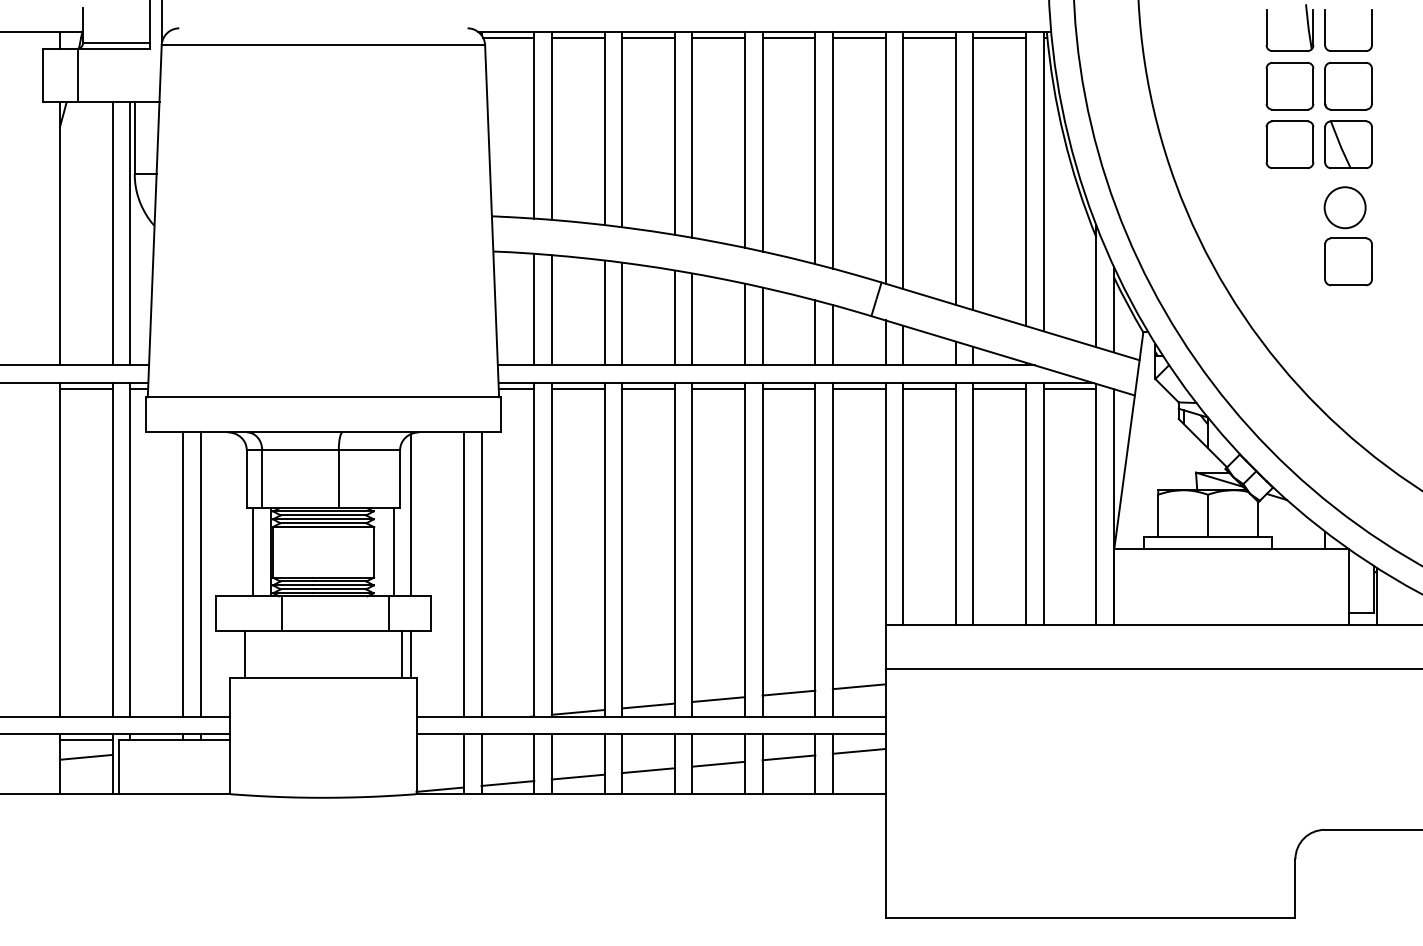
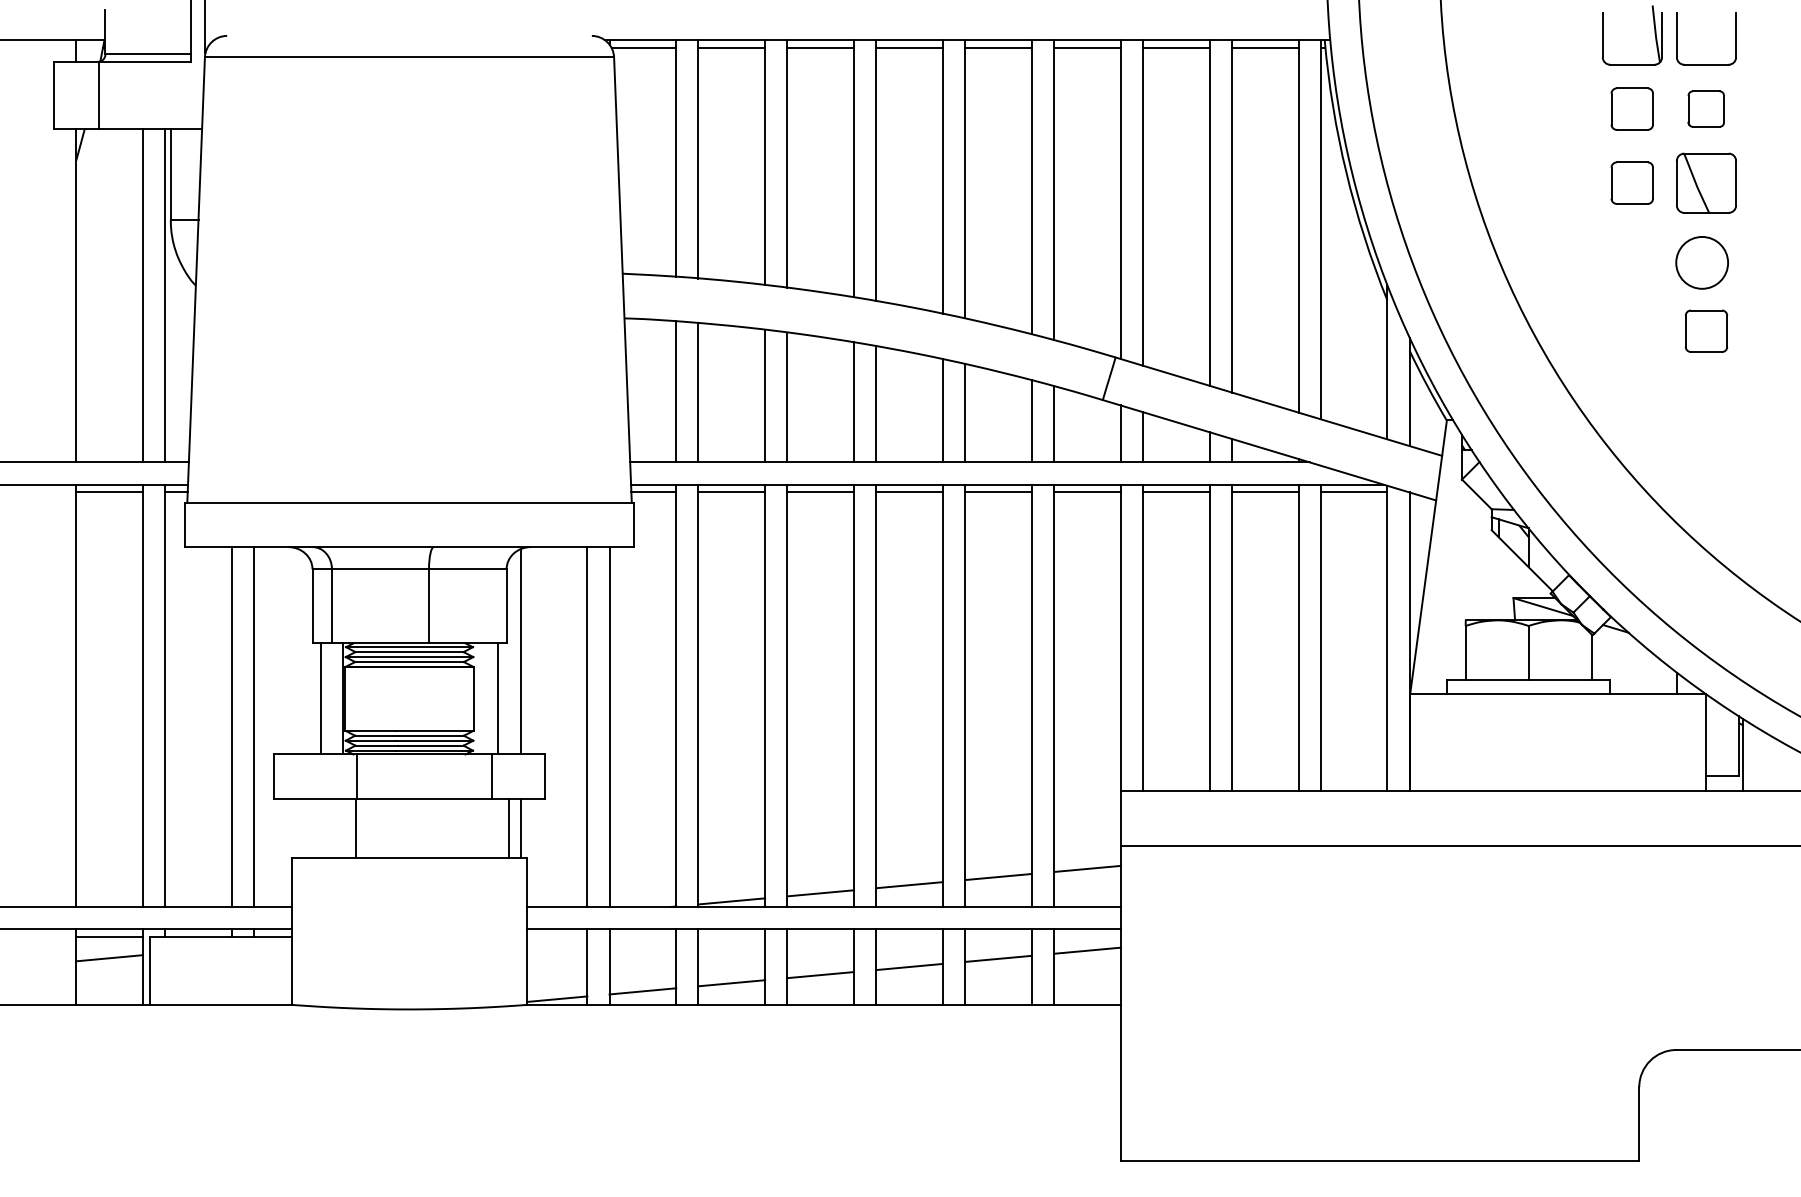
part: (1289, 85) -> (1631, 108), size x0.7
part: (1347, 85) -> (1705, 108), size x0.6
part: (1289, 144) -> (1631, 182), size x0.7
part: (1348, 261) -> (1706, 330), size x0.7
line: (244, 654) -> (355, 828), moved

